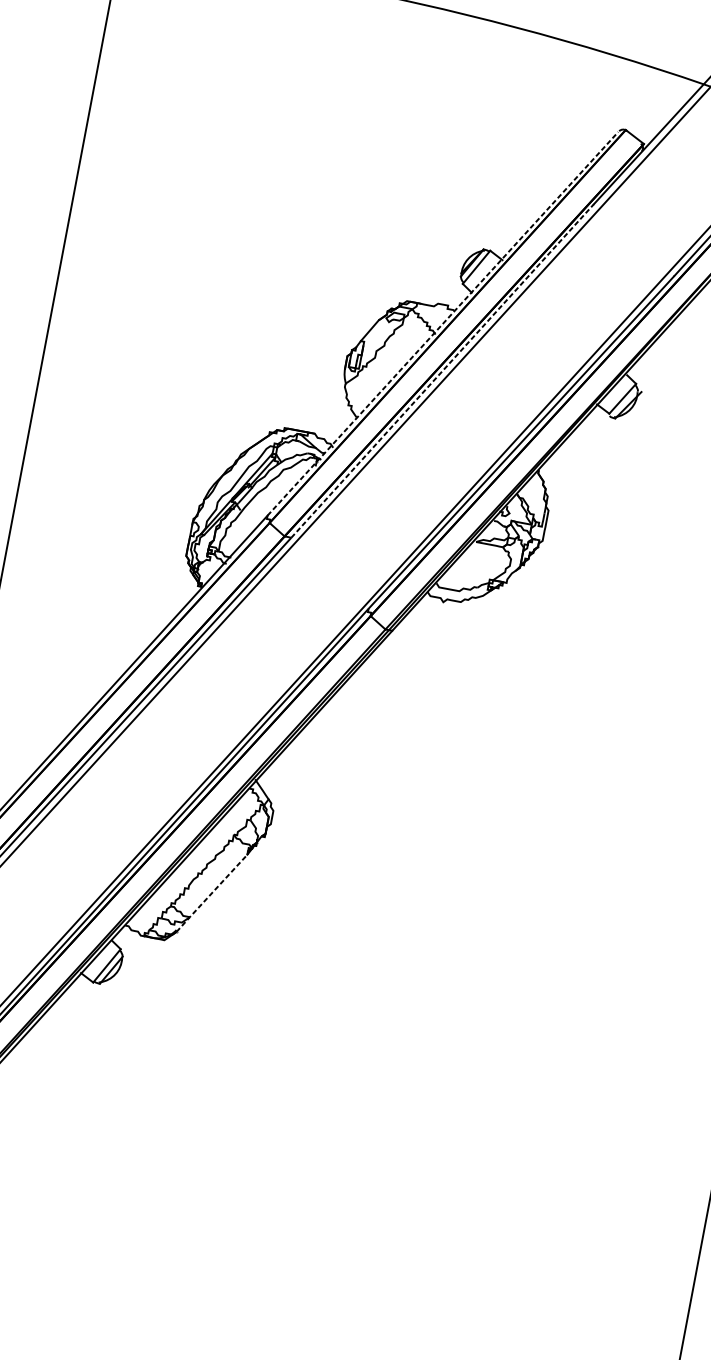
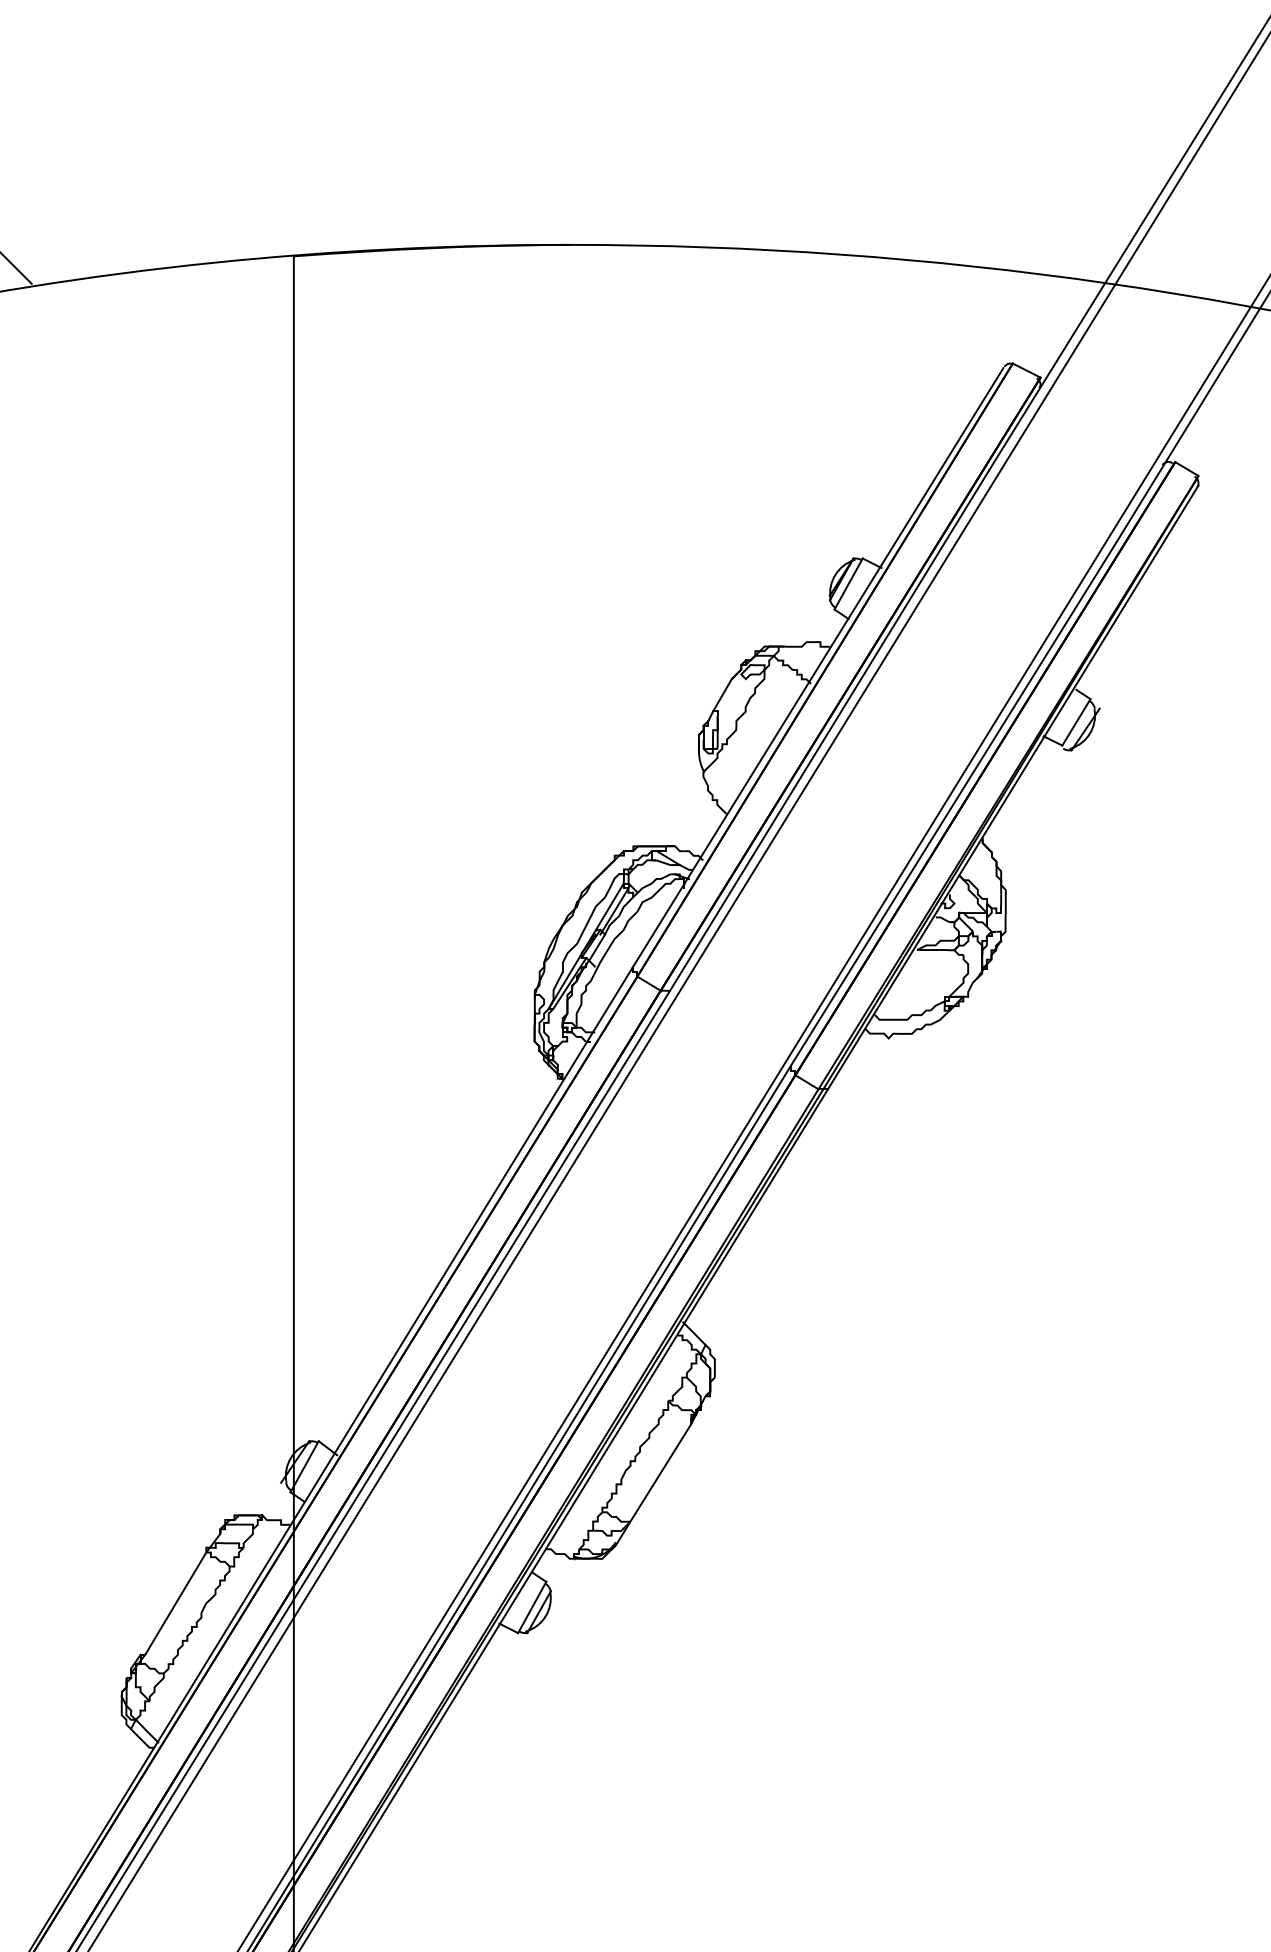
line: (443, 323) -> (818, 667), dashed -> solid
line: (442, 370) -> (829, 730), dashed -> solid
line: (210, 893) -> (652, 1485), dashed -> solid

